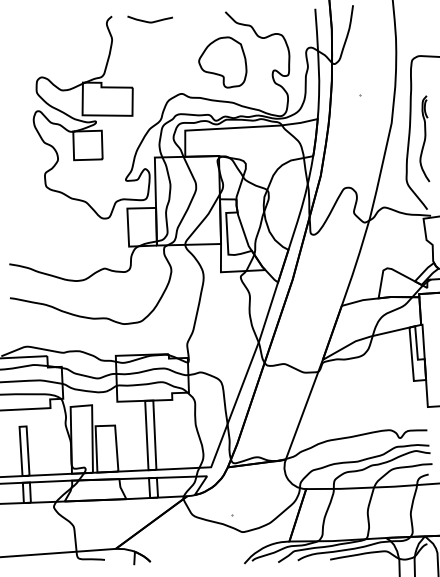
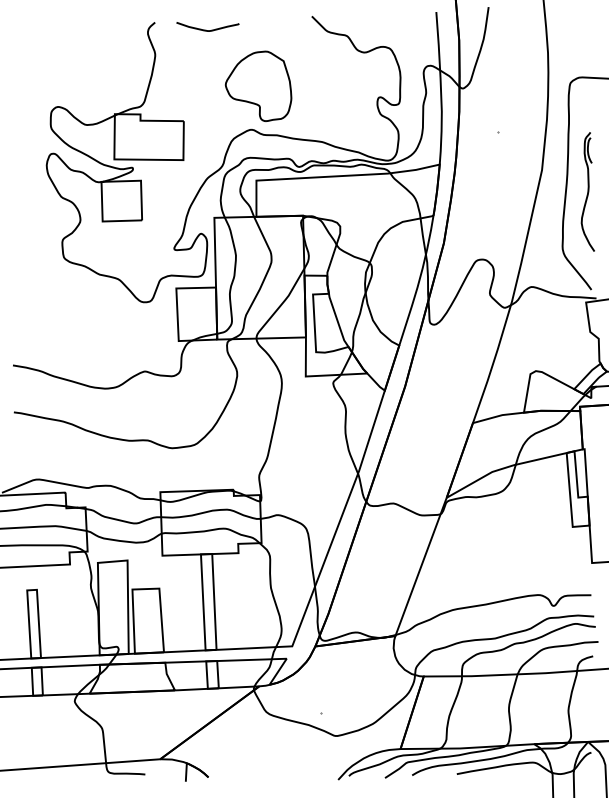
part: (222, 62) -> (258, 86), moved

